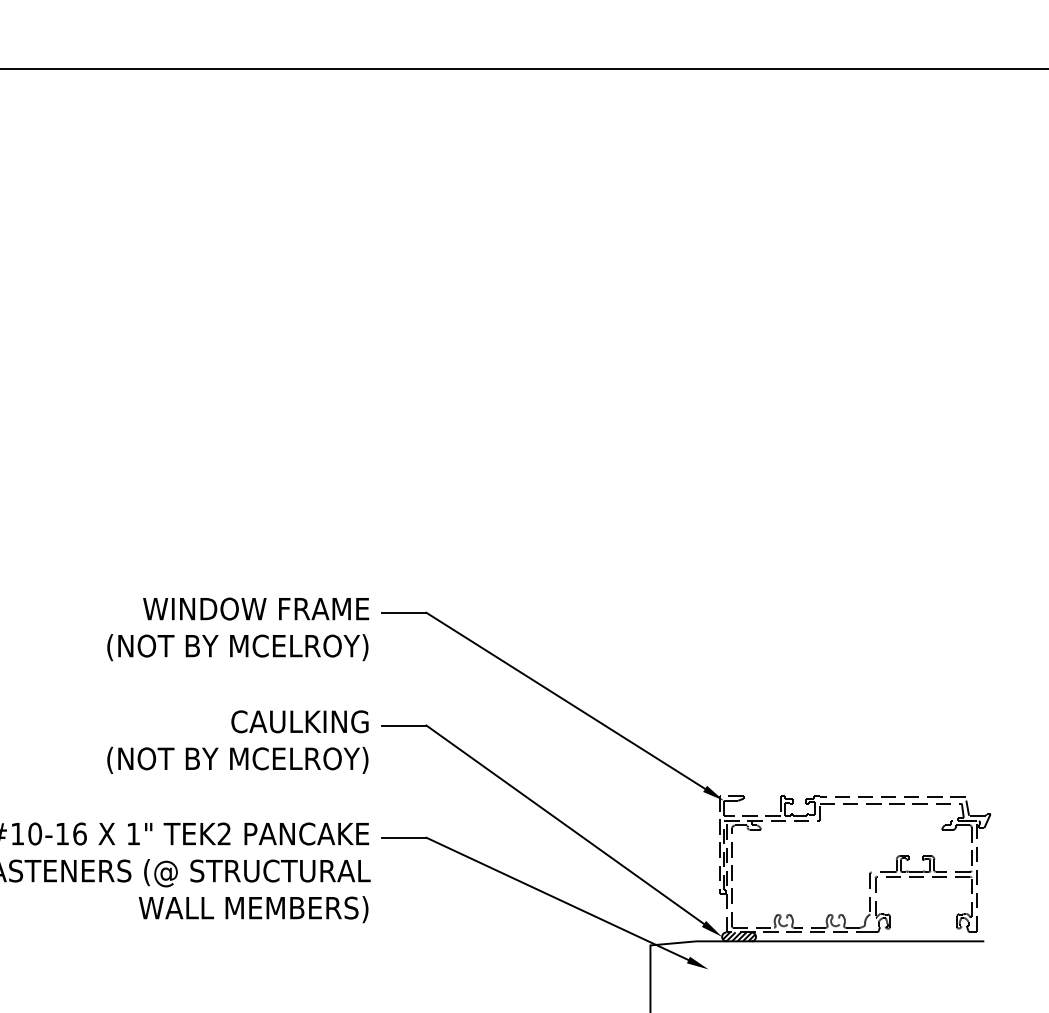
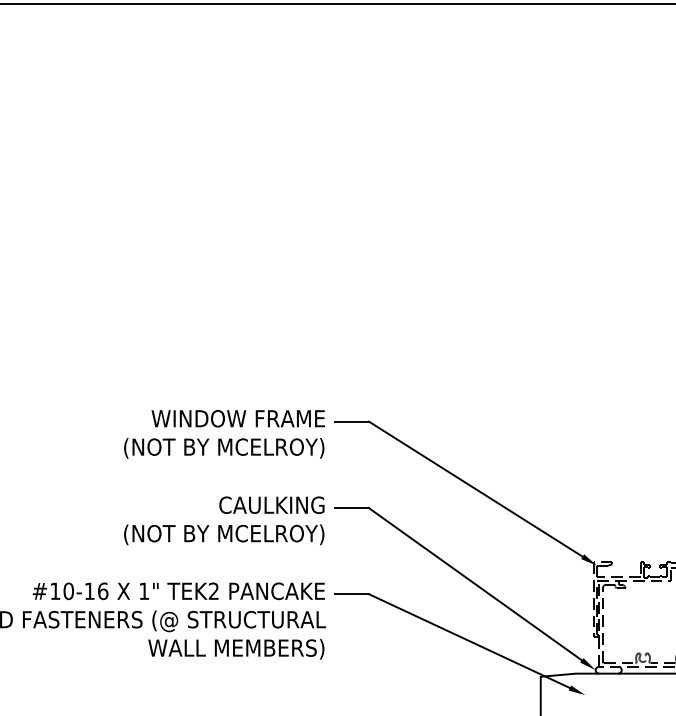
hatch: (739, 936) -> (609, 669), removed

